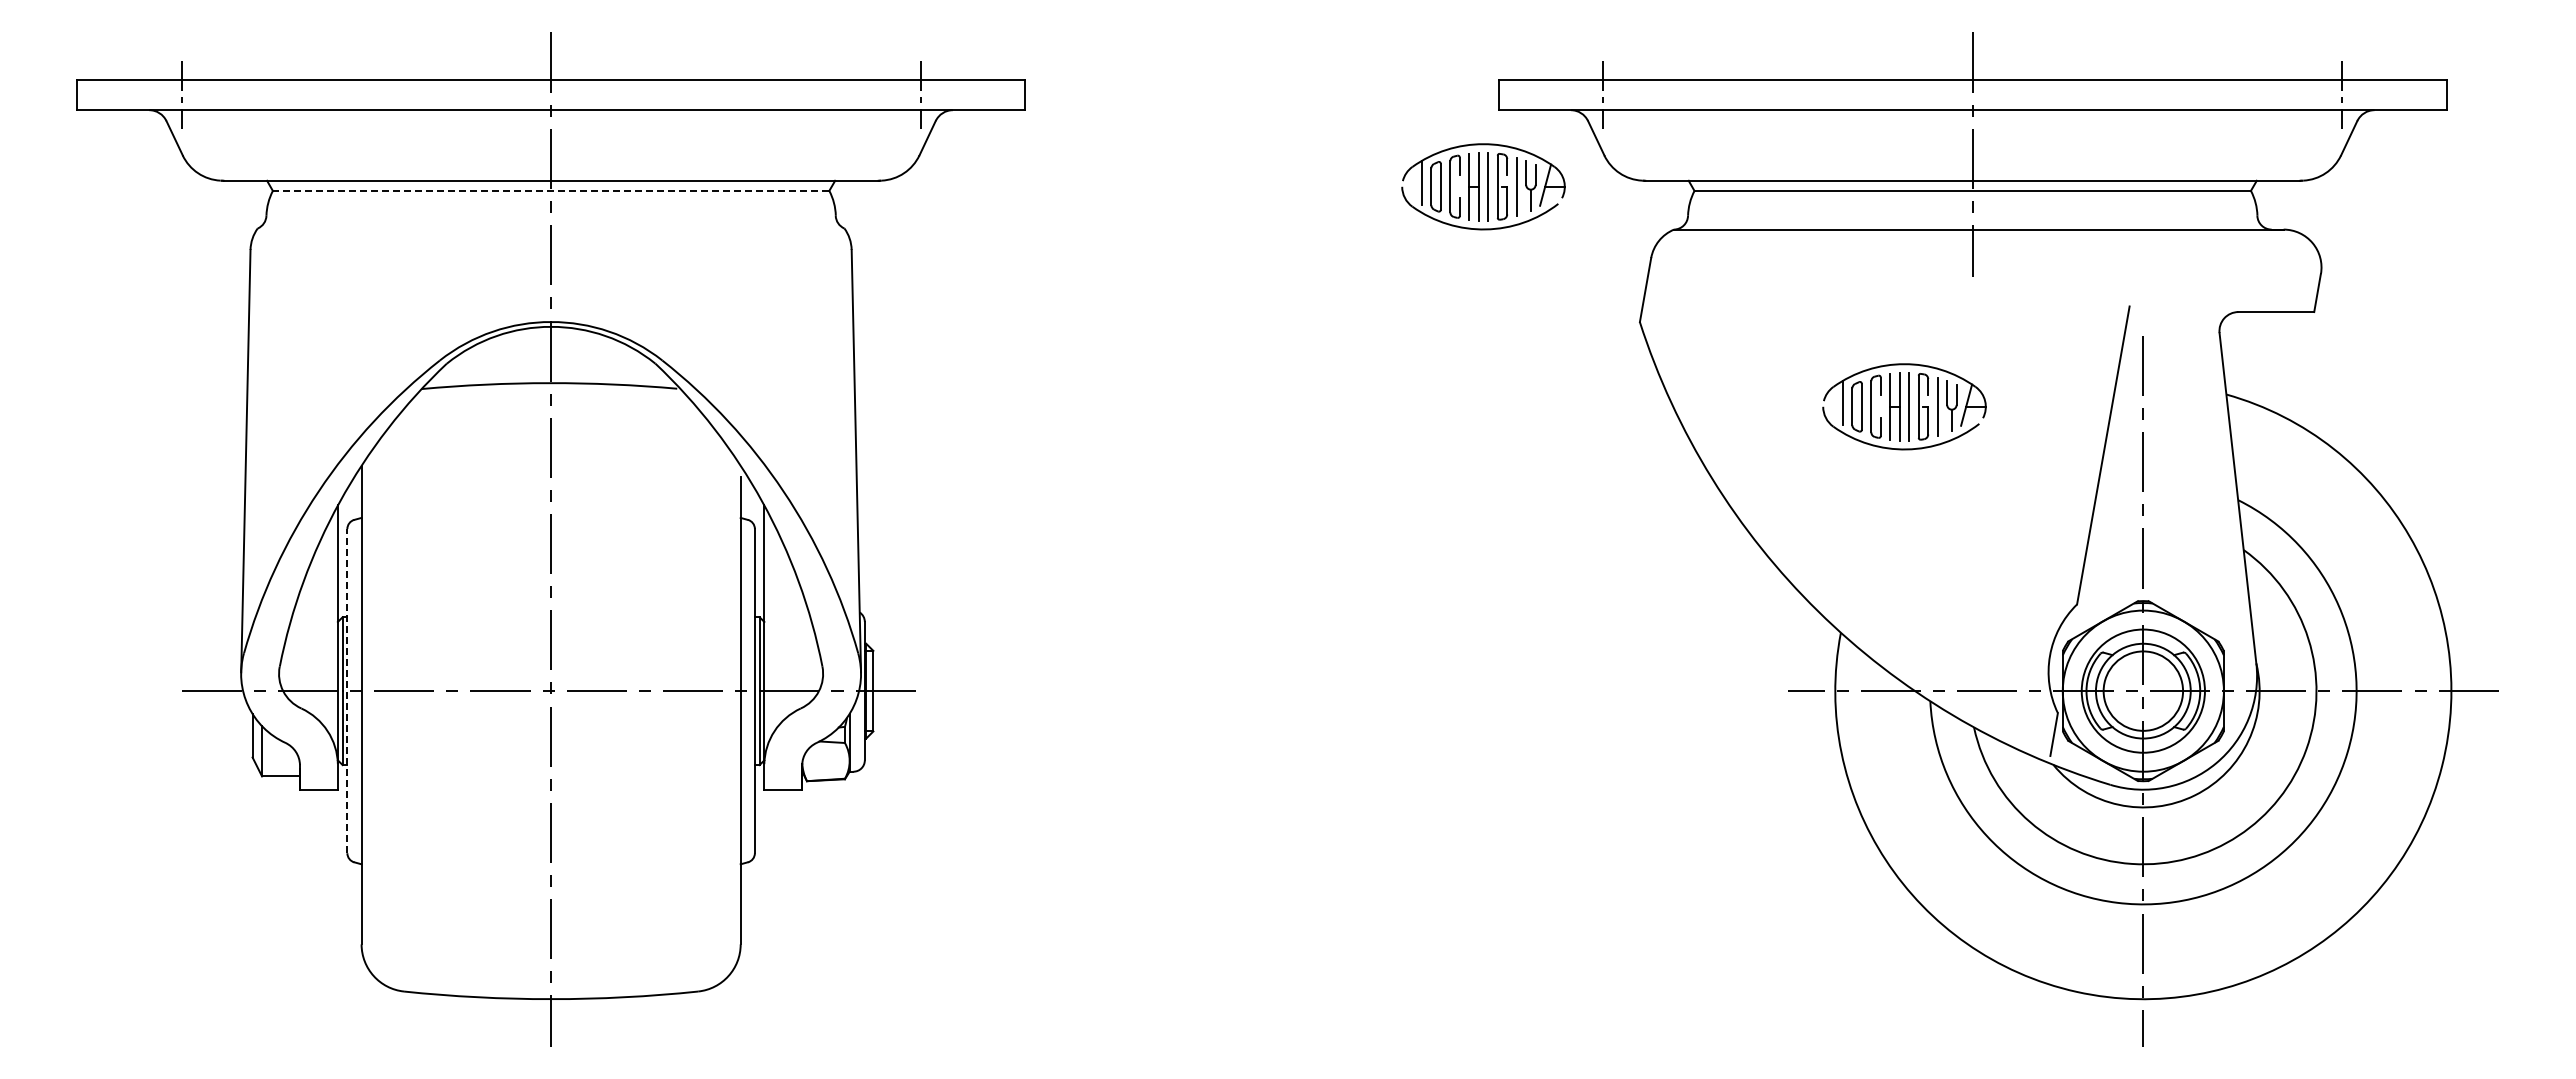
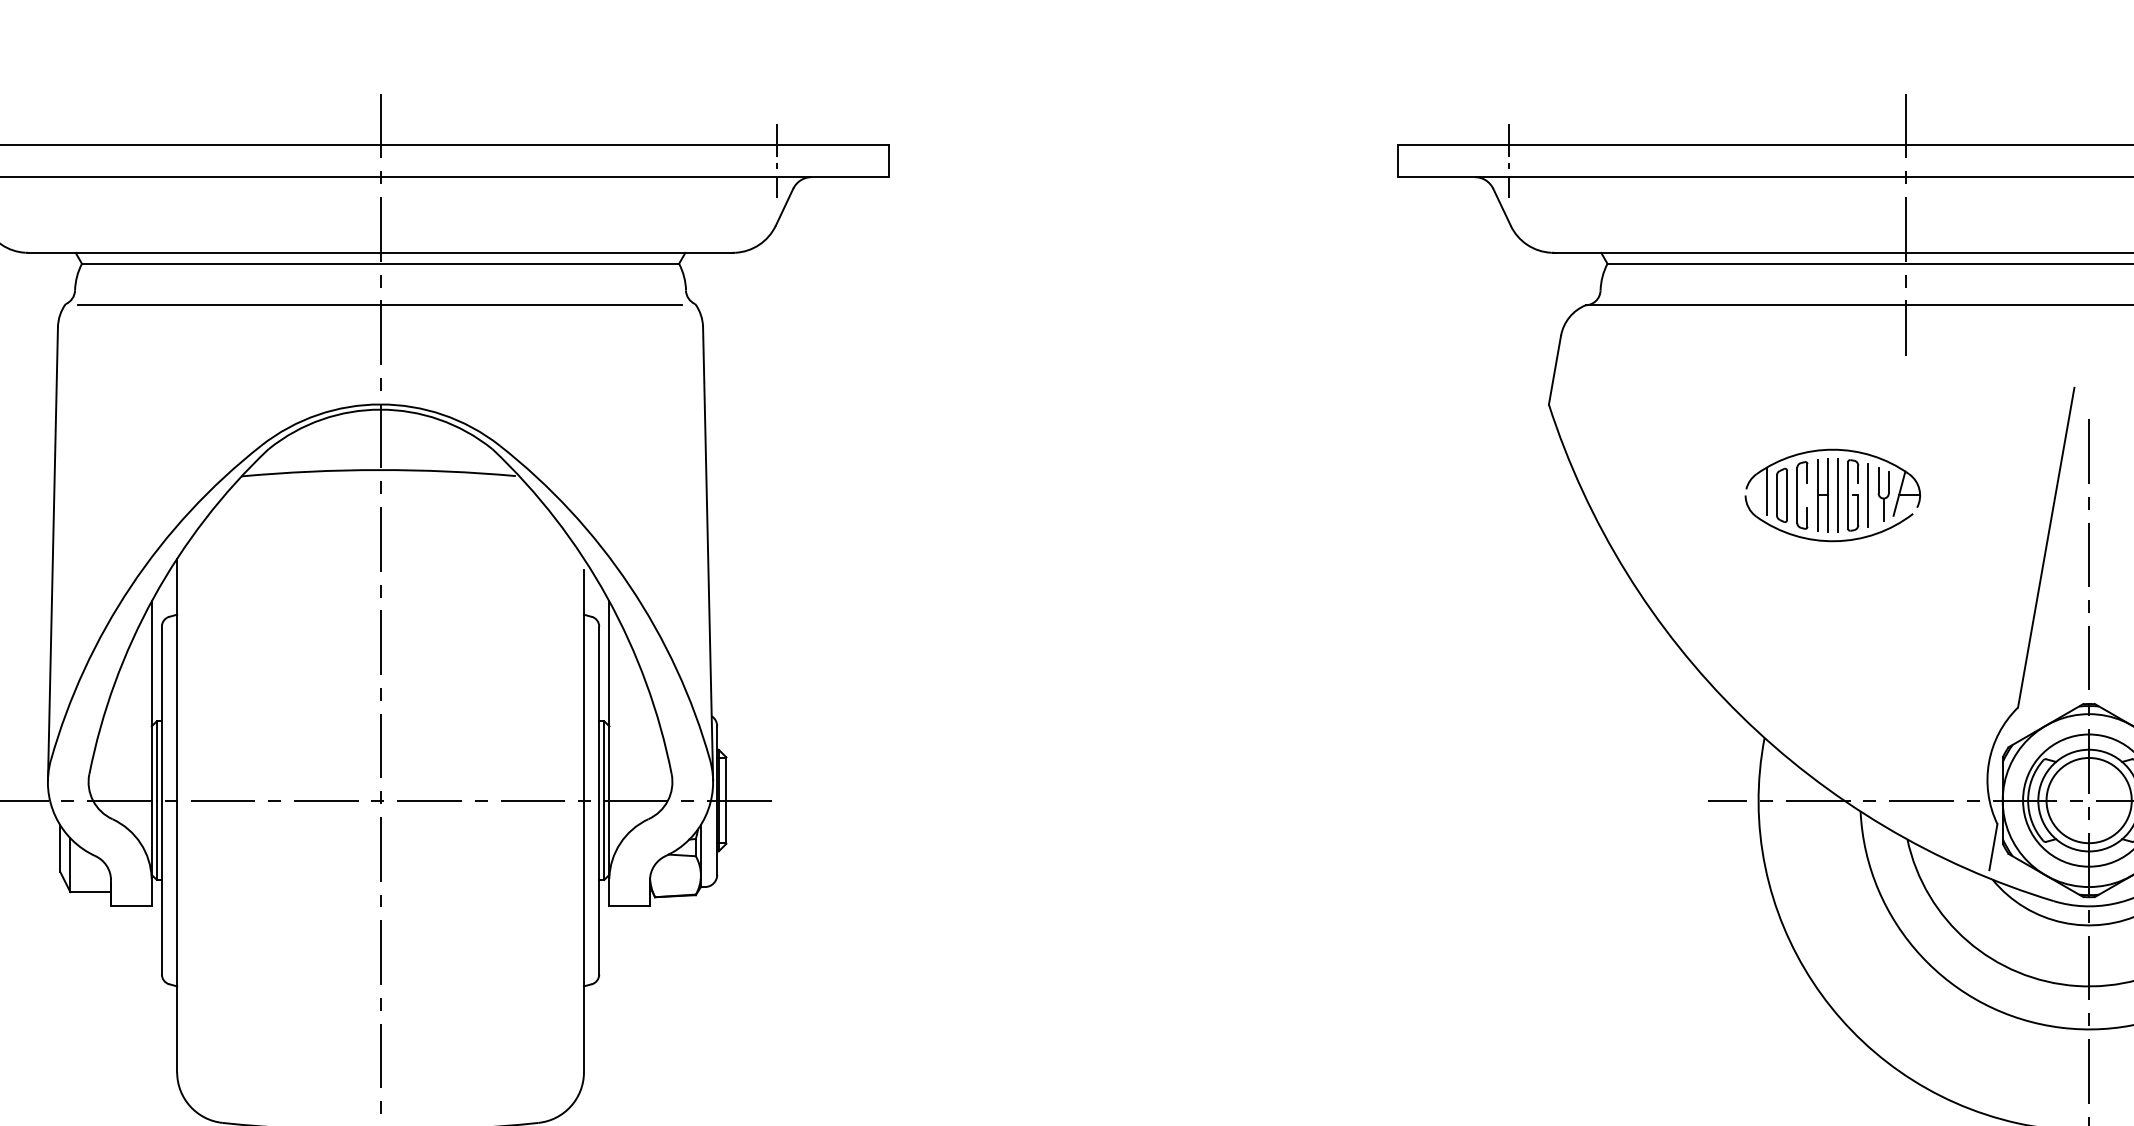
part: (1483, 186) -> (1381, 259), removed
line: (550, 190) -> (379, 263), dashed -> solid
line: (550, 229) -> (379, 305), added
line: (347, 690) -> (162, 799), dashed -> solid

